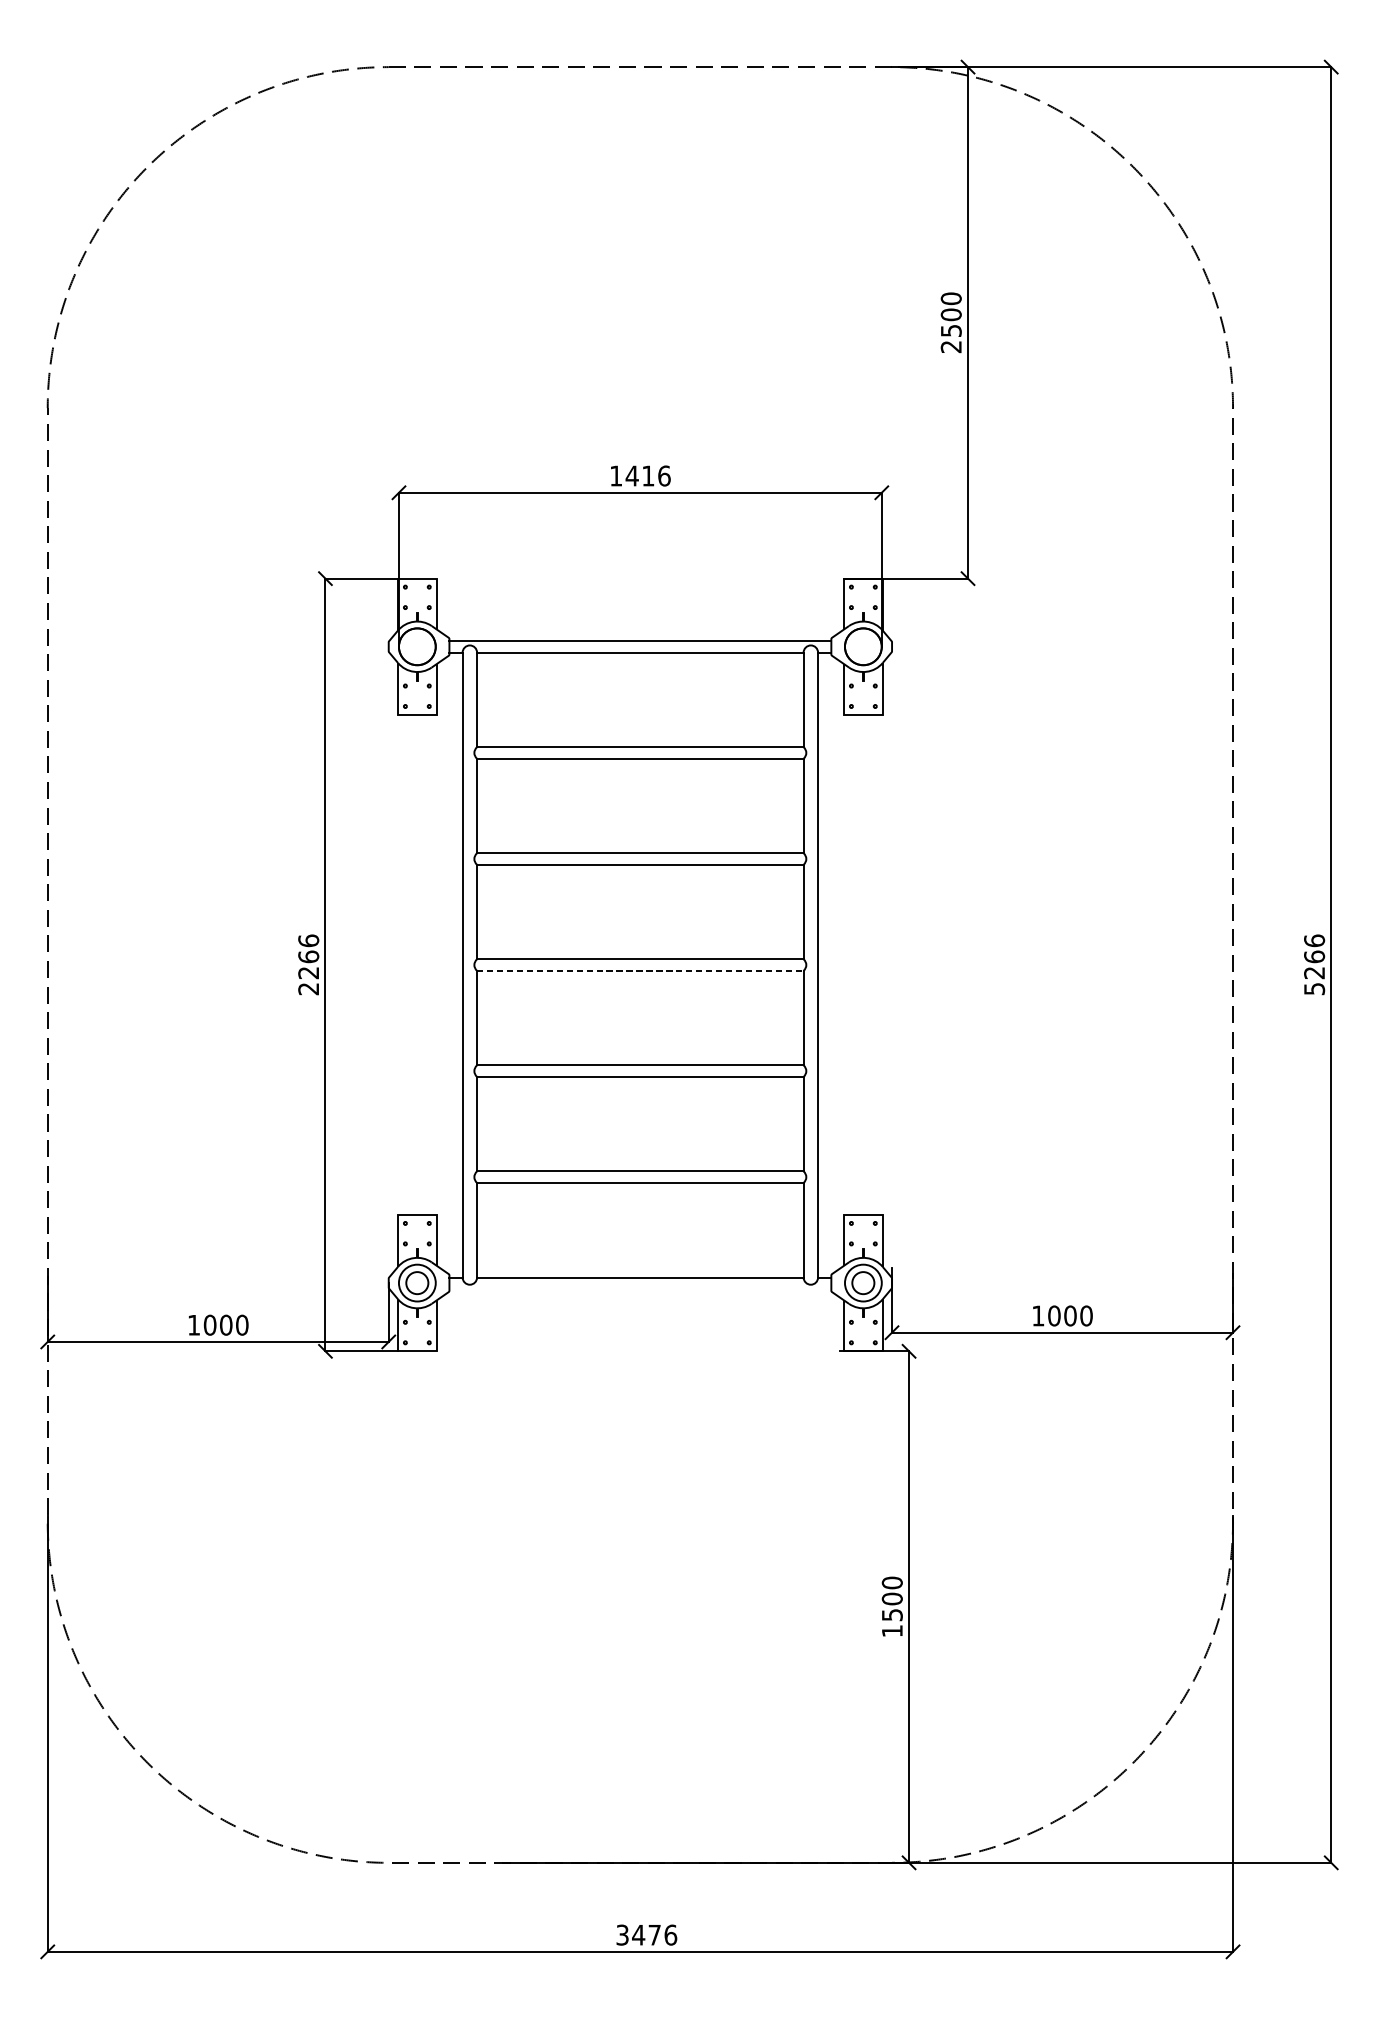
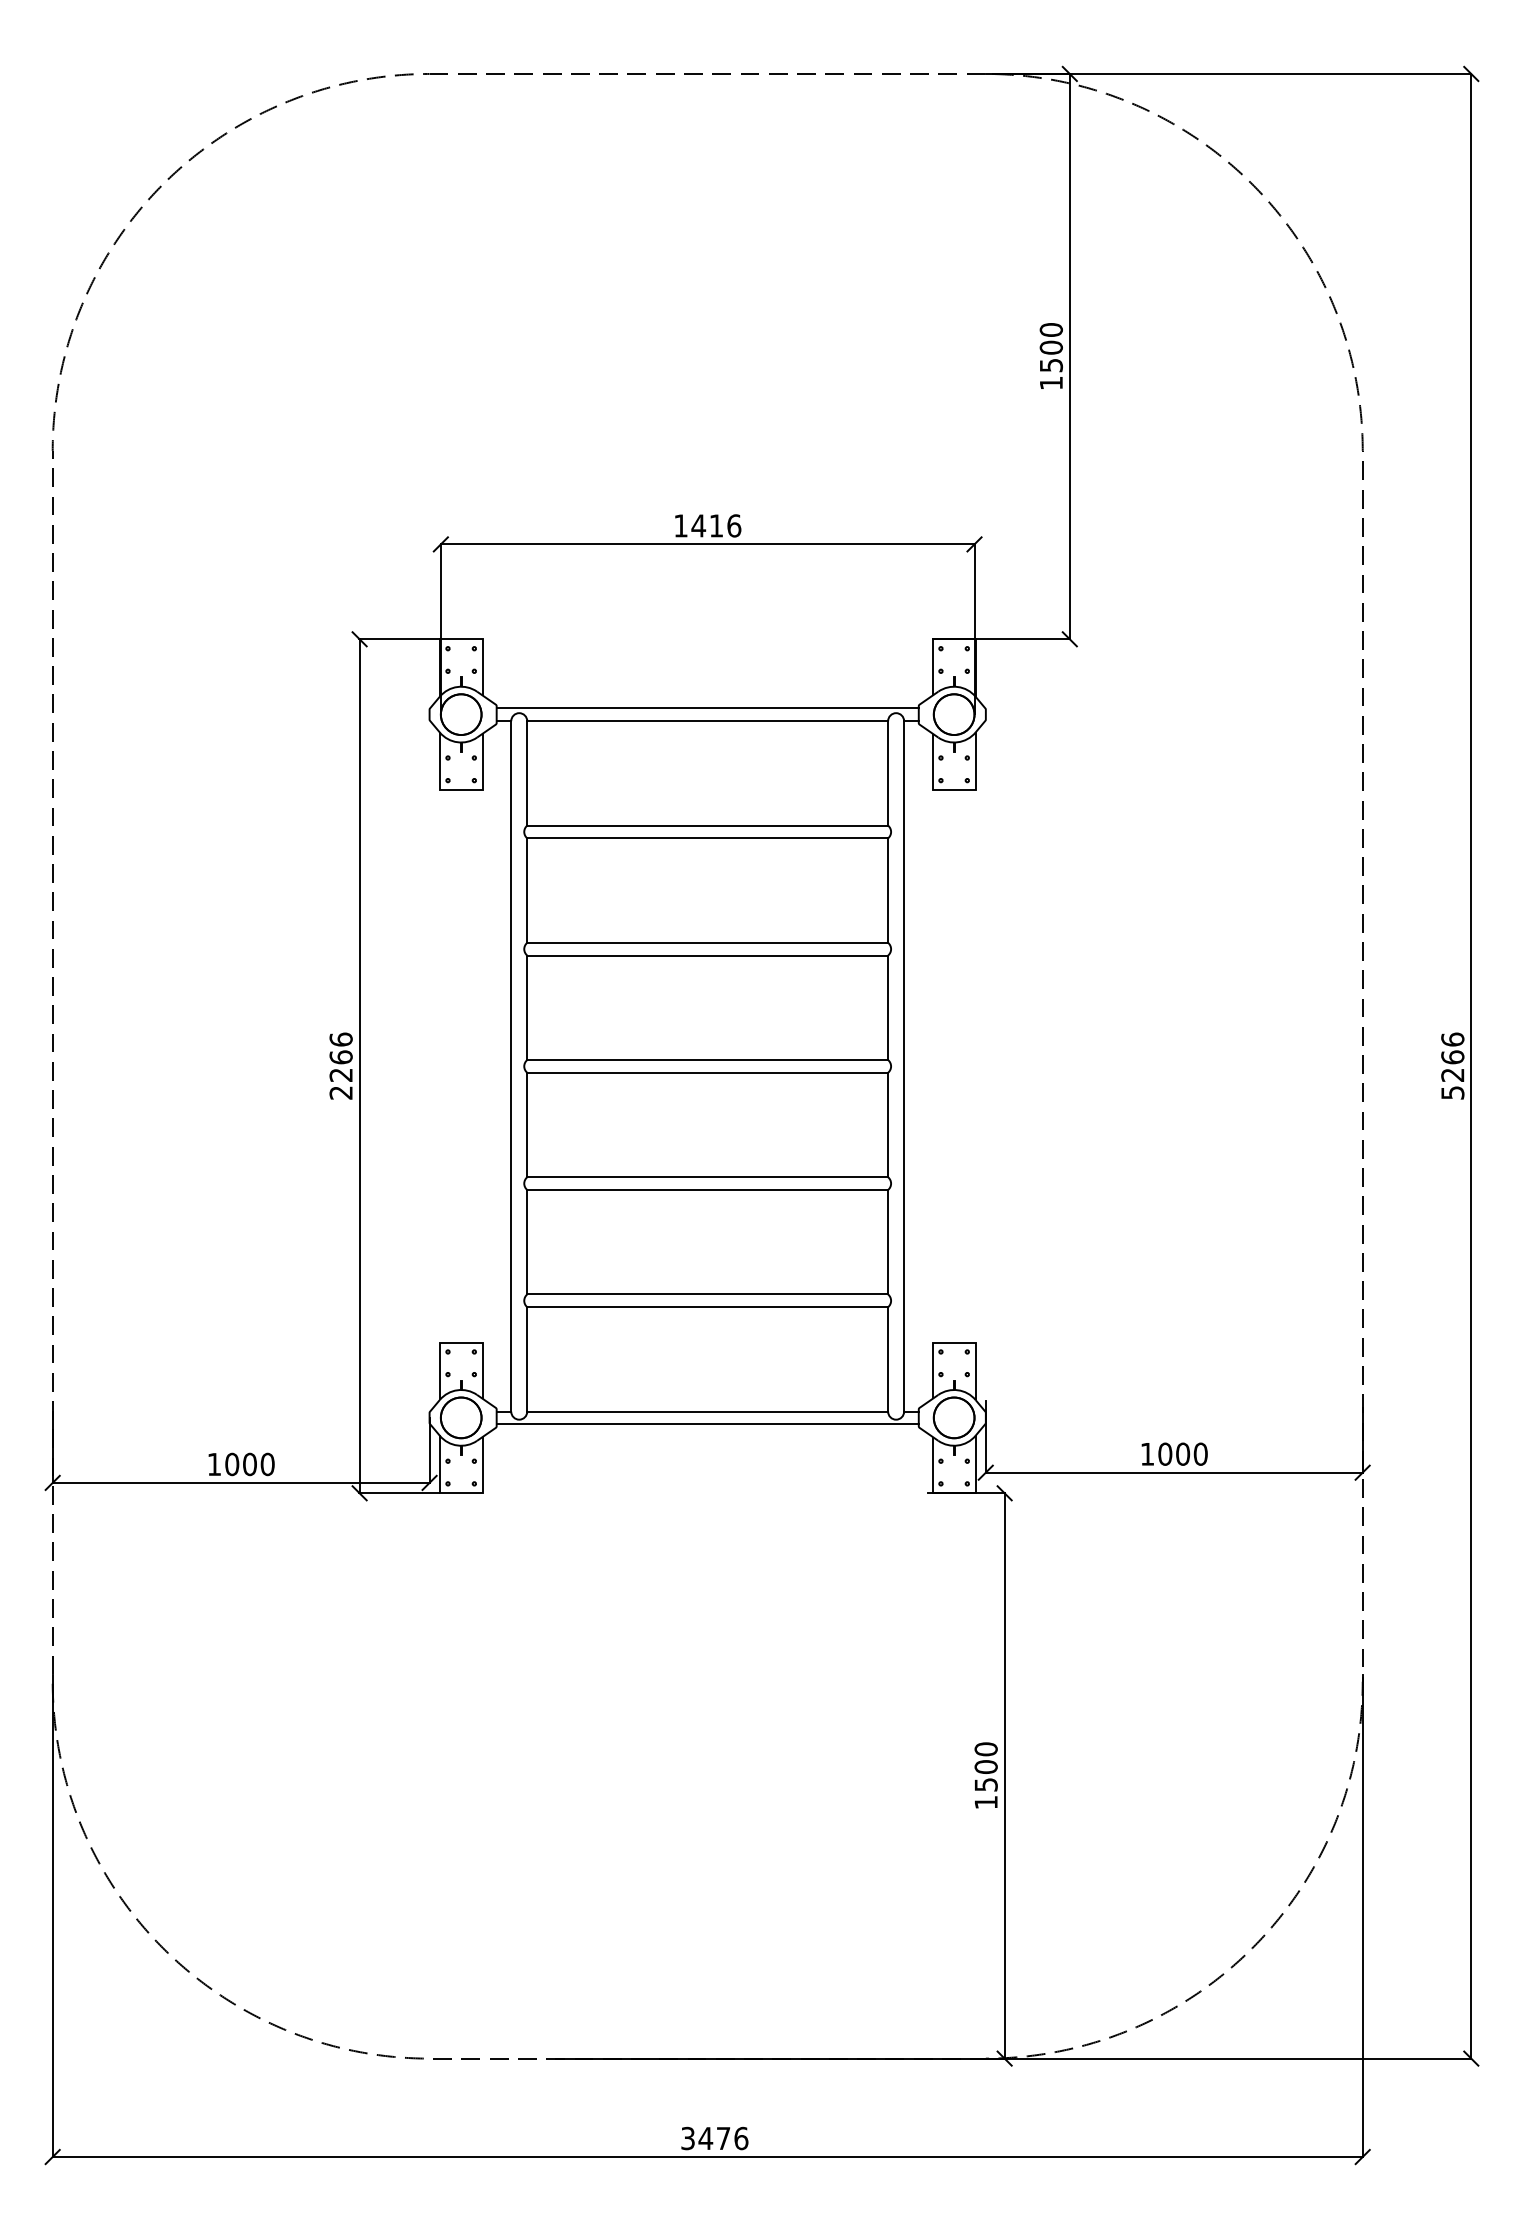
text: (950, 347) -> (1050, 383), 2500 -> 1500
line: (641, 970) -> (708, 1072), dashed -> solid
circle: (416, 1282) -> (460, 1417), size x1.67
circle: (862, 1282) -> (953, 1417), size x1.67
line: (640, 1289) -> (707, 1424), added

